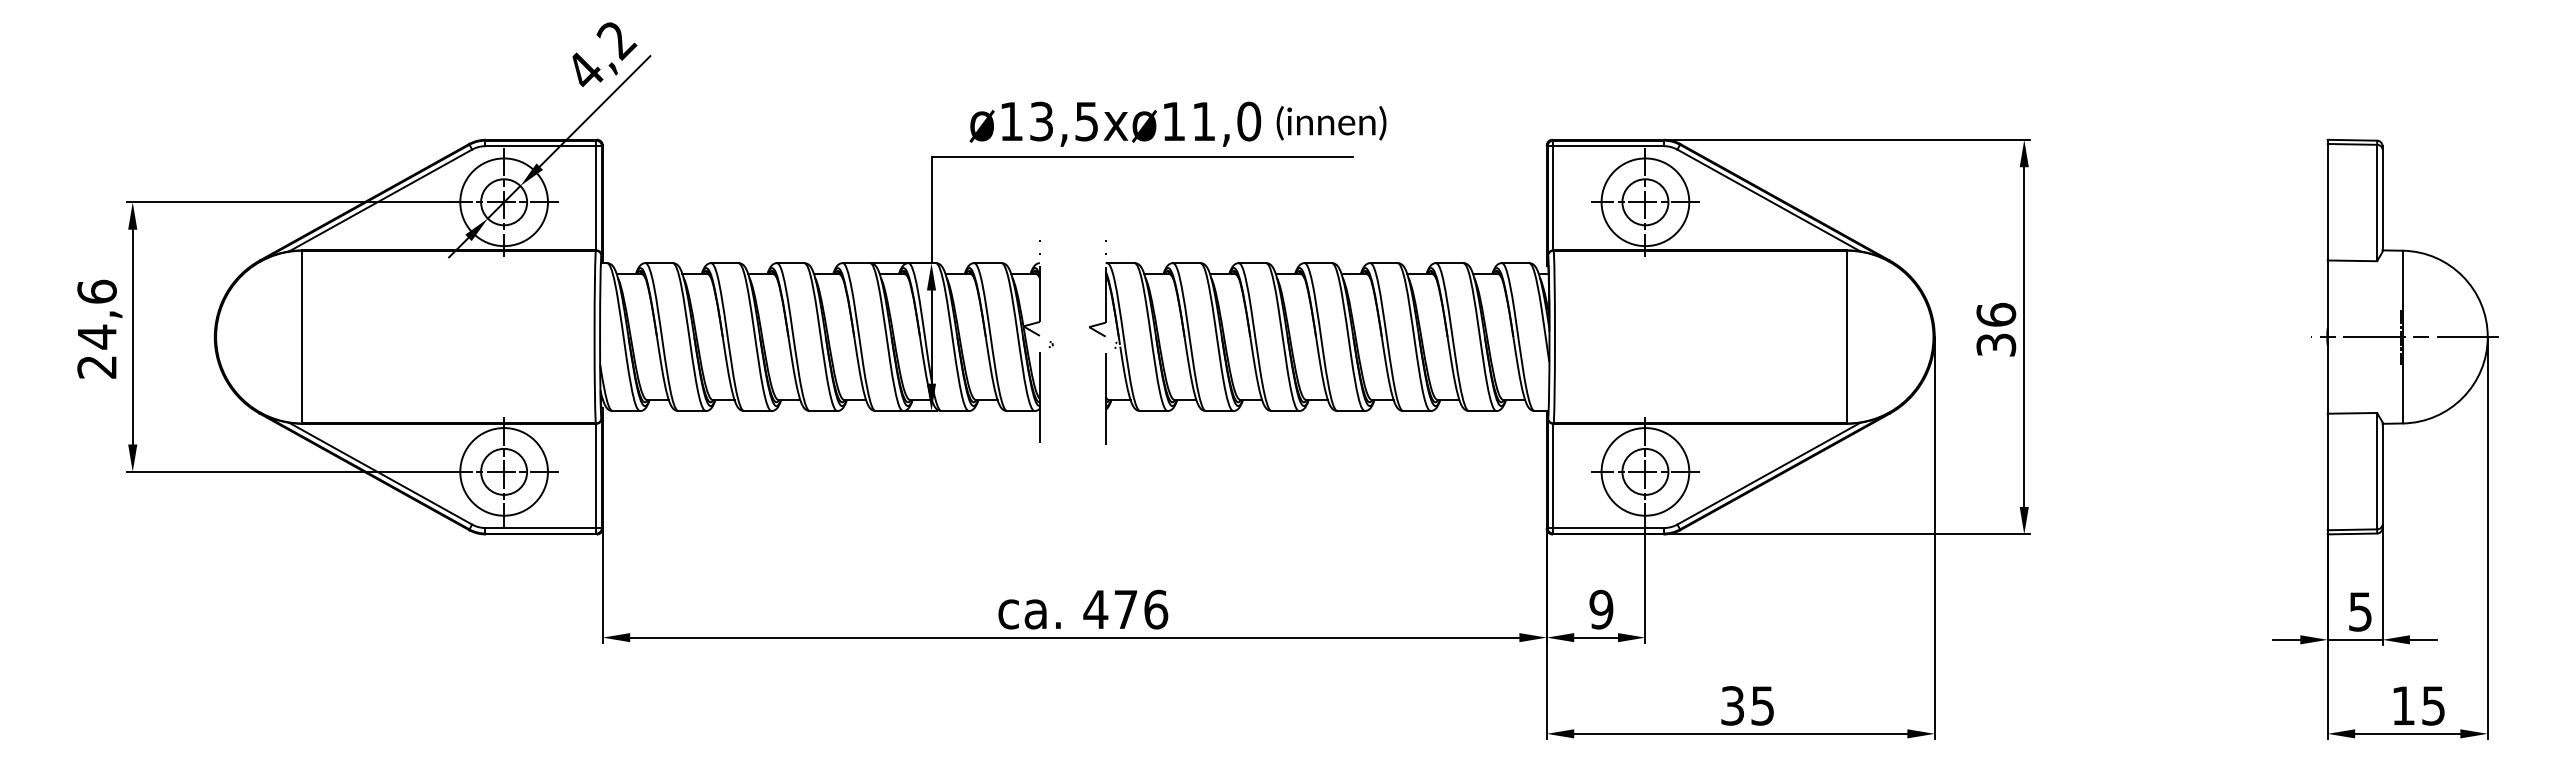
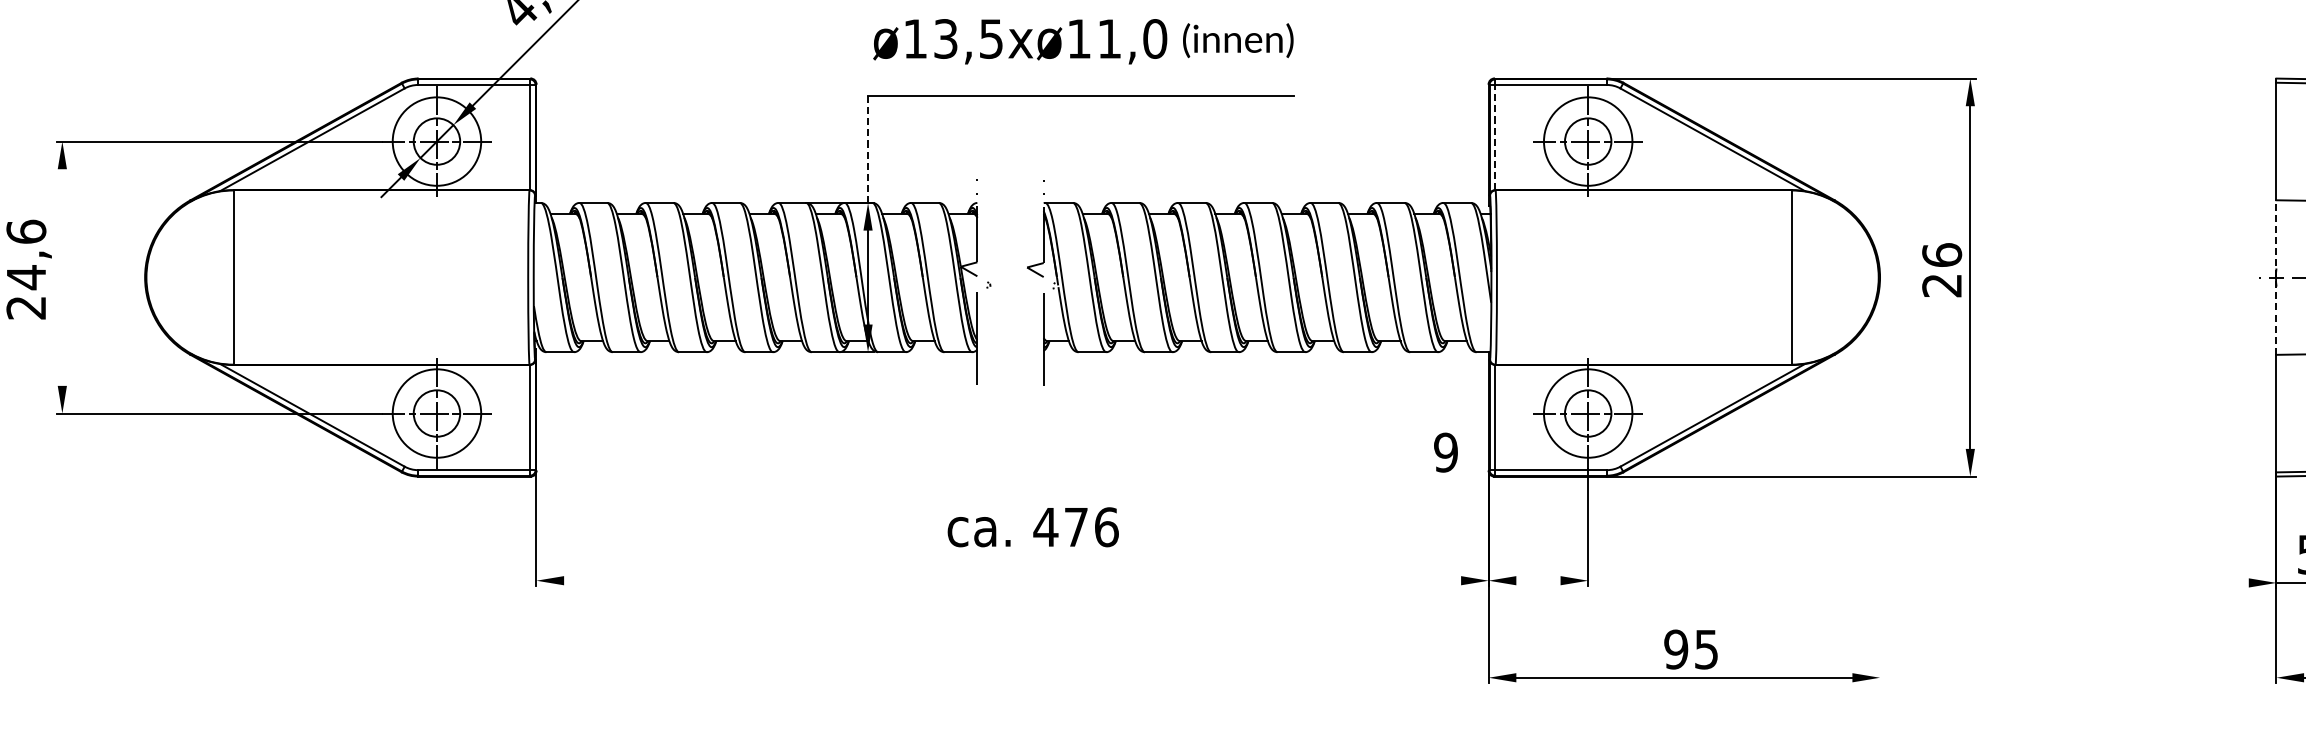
text: (1177, 123) -> (1082, 40), moved
line: (1553, 197) -> (1495, 136), solid -> dashed
line: (931, 210) -> (868, 149), solid -> dashed
line: (132, 336) -> (62, 276), removed
line: (2327, 337) -> (2276, 277), solid -> dashed
text: (1996, 344) -> (1942, 285), 36 -> 26
line: (1934, 538) -> (1879, 480), removed
text: (1083, 609) -> (1033, 527), moved
text: (1601, 609) -> (1446, 452), moved
line: (1074, 637) -> (1012, 580), removed
line: (1596, 637) -> (1538, 580), removed
line: (2286, 639) -> (2234, 582), removed
text: (1732, 705) -> (1676, 649), 35 -> 95

